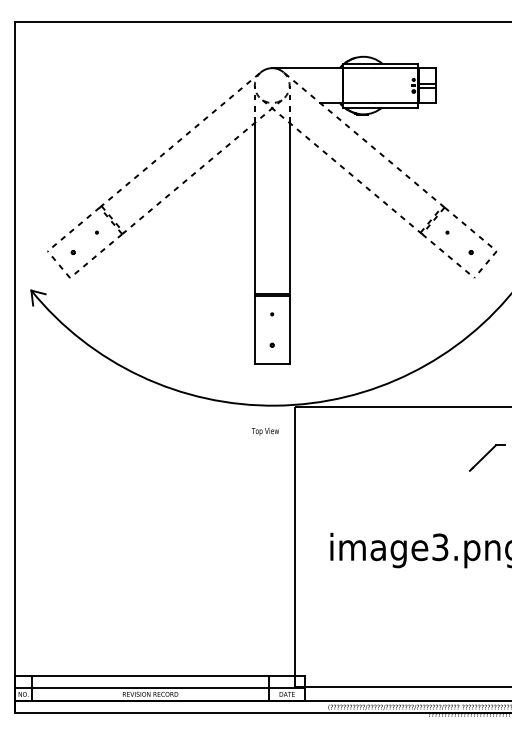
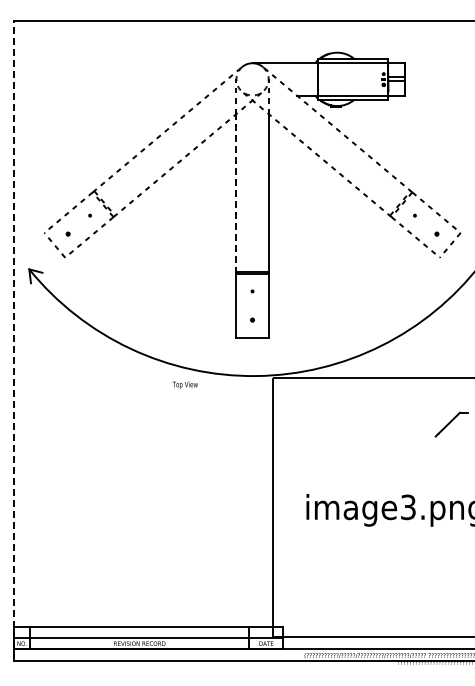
line: (254, 208) -> (236, 193), solid -> dashed
line: (15, 367) -> (14, 340), solid -> dashed
text: (264, 430) -> (184, 384), moved

